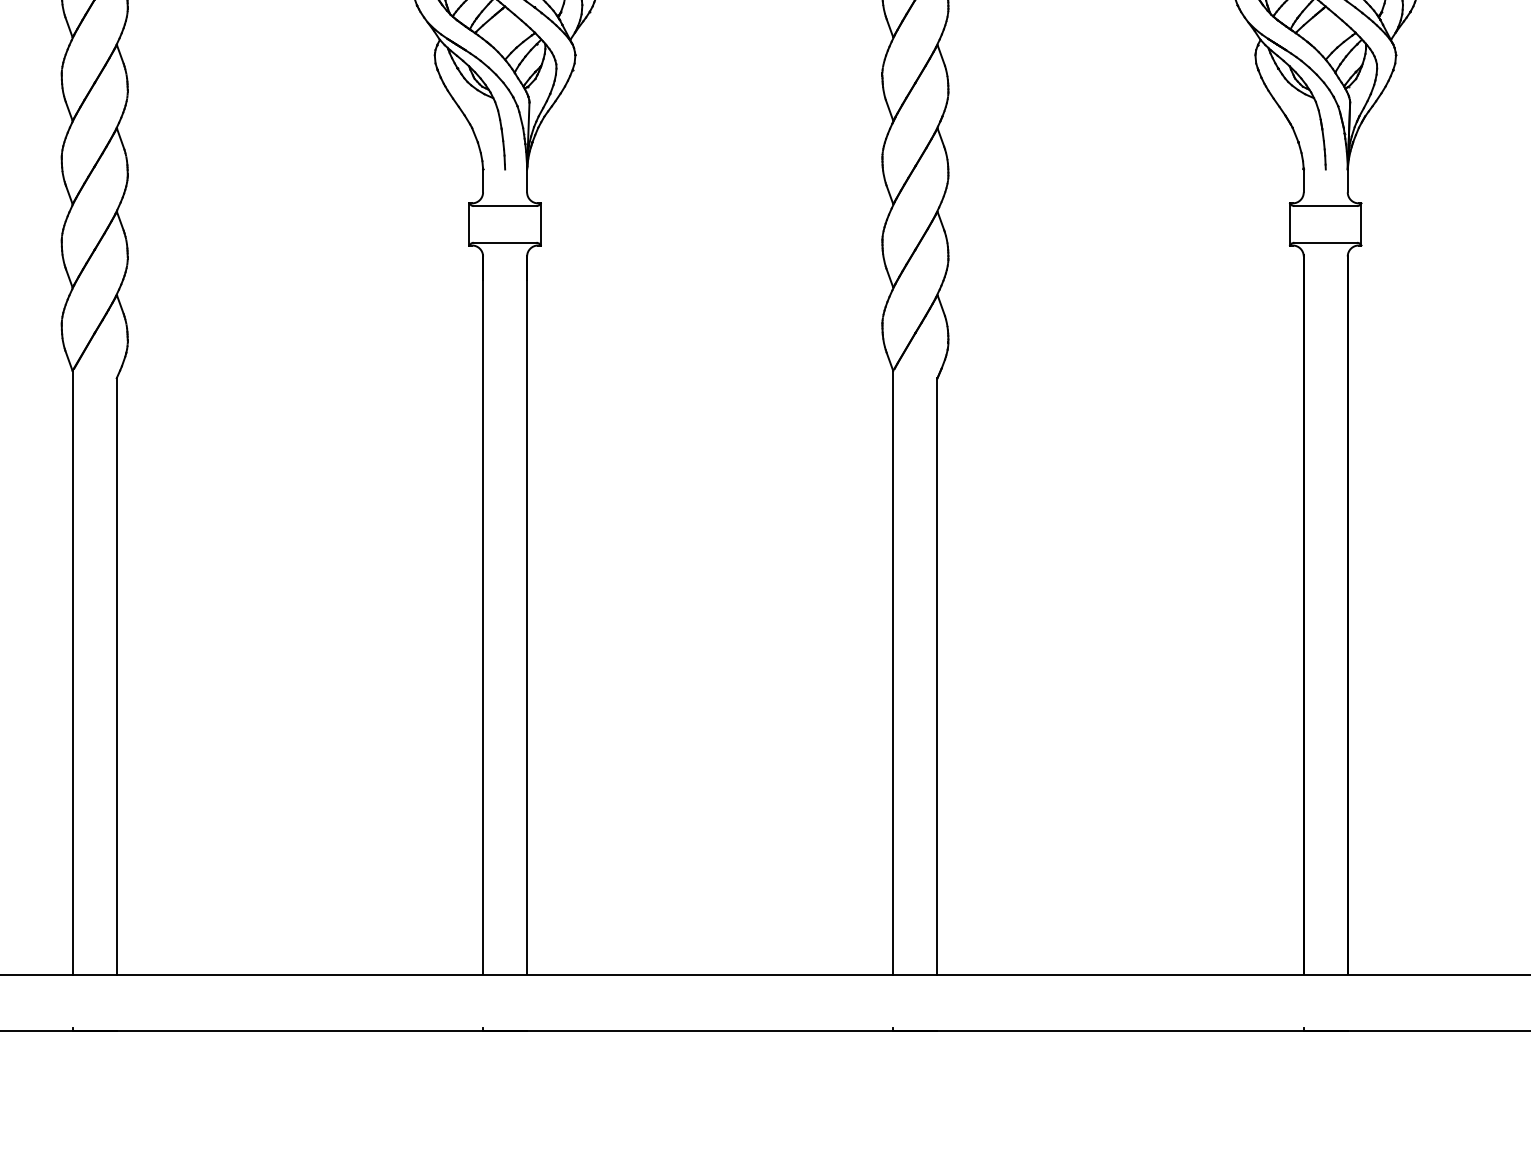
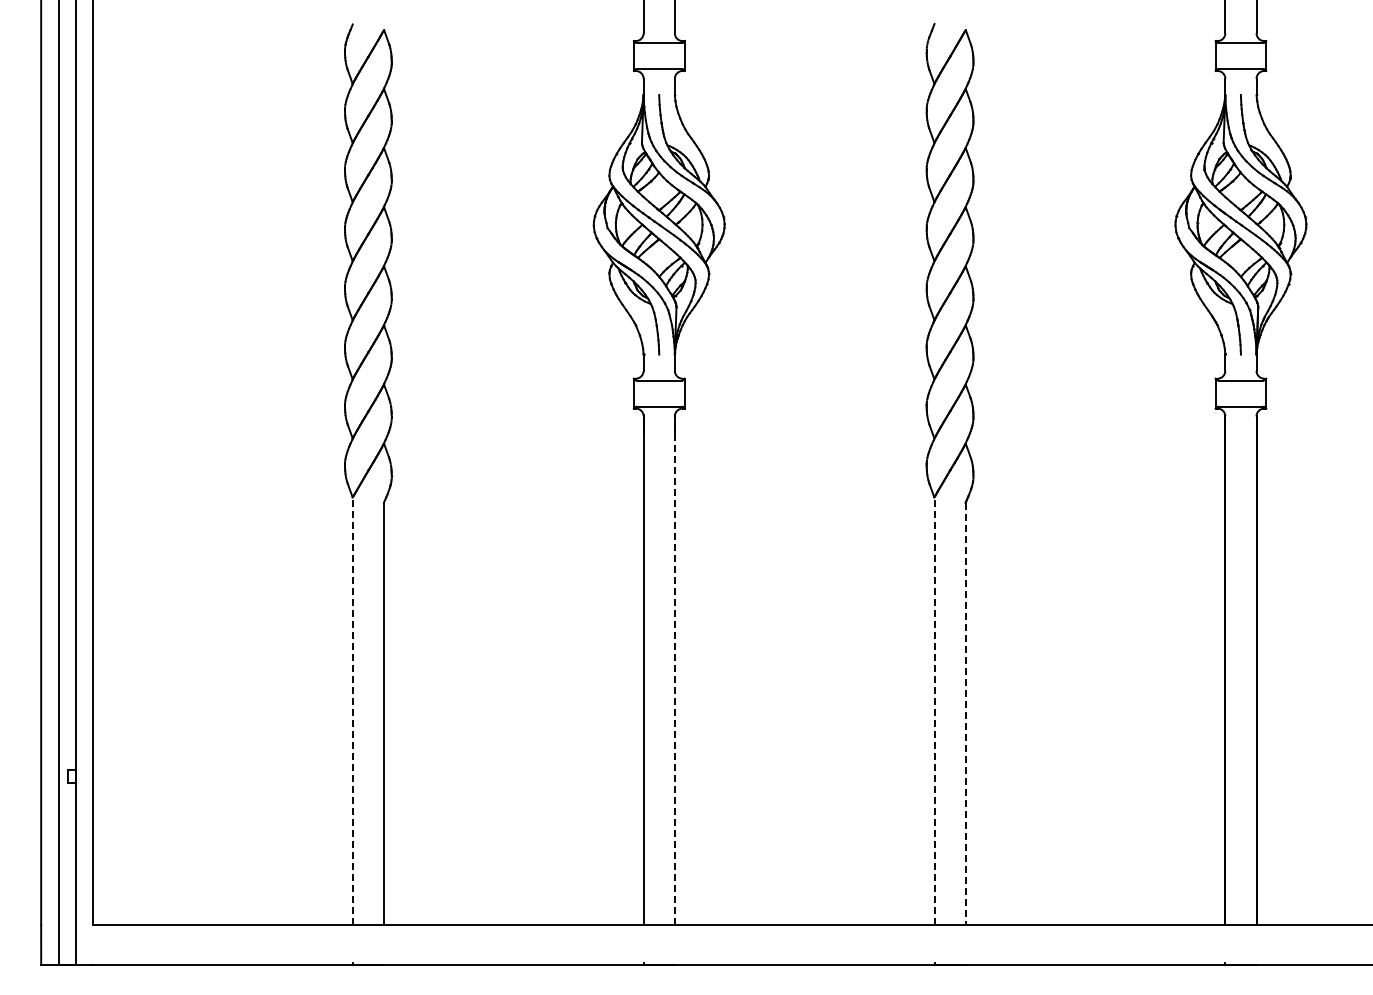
line: (526, 615) -> (674, 670), solid -> dashed
line: (72, 672) -> (352, 711), solid -> dashed
line: (893, 672) -> (934, 711), solid -> dashed
line: (937, 677) -> (965, 714), solid -> dashed

